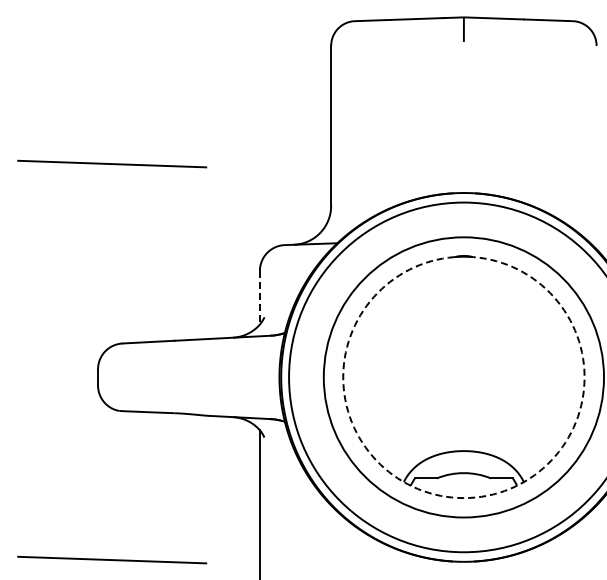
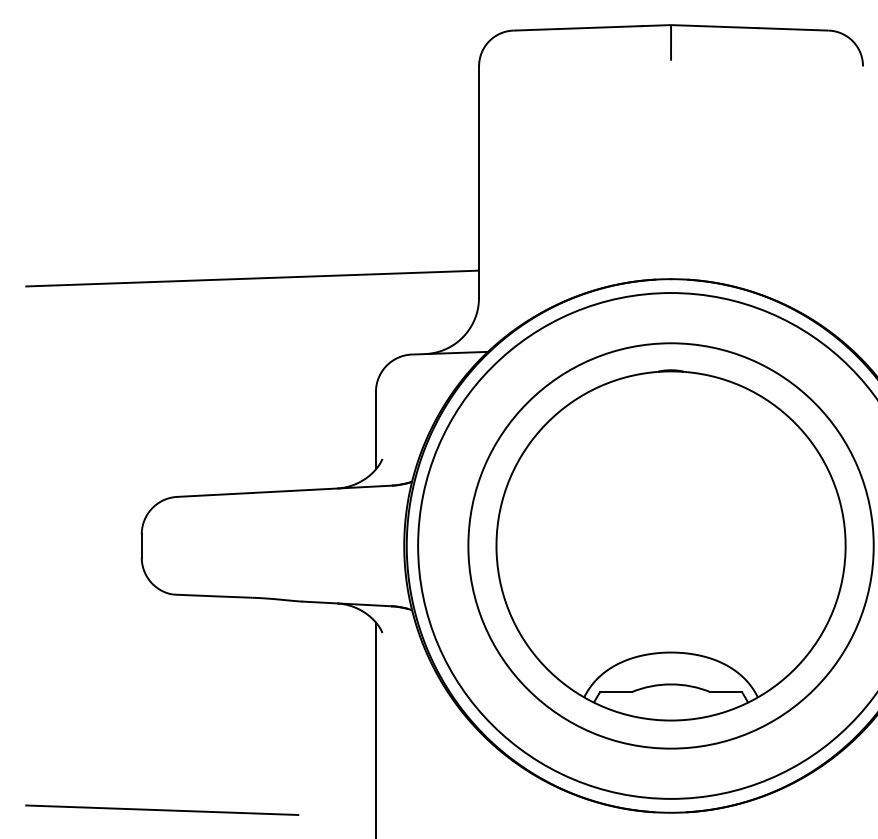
line: (112, 163) -> (162, 236), removed
line: (174, 192) -> (252, 278), added
line: (259, 297) -> (375, 430), dashed -> solid
arc: (463, 498) -> (670, 721), dashed -> solid

